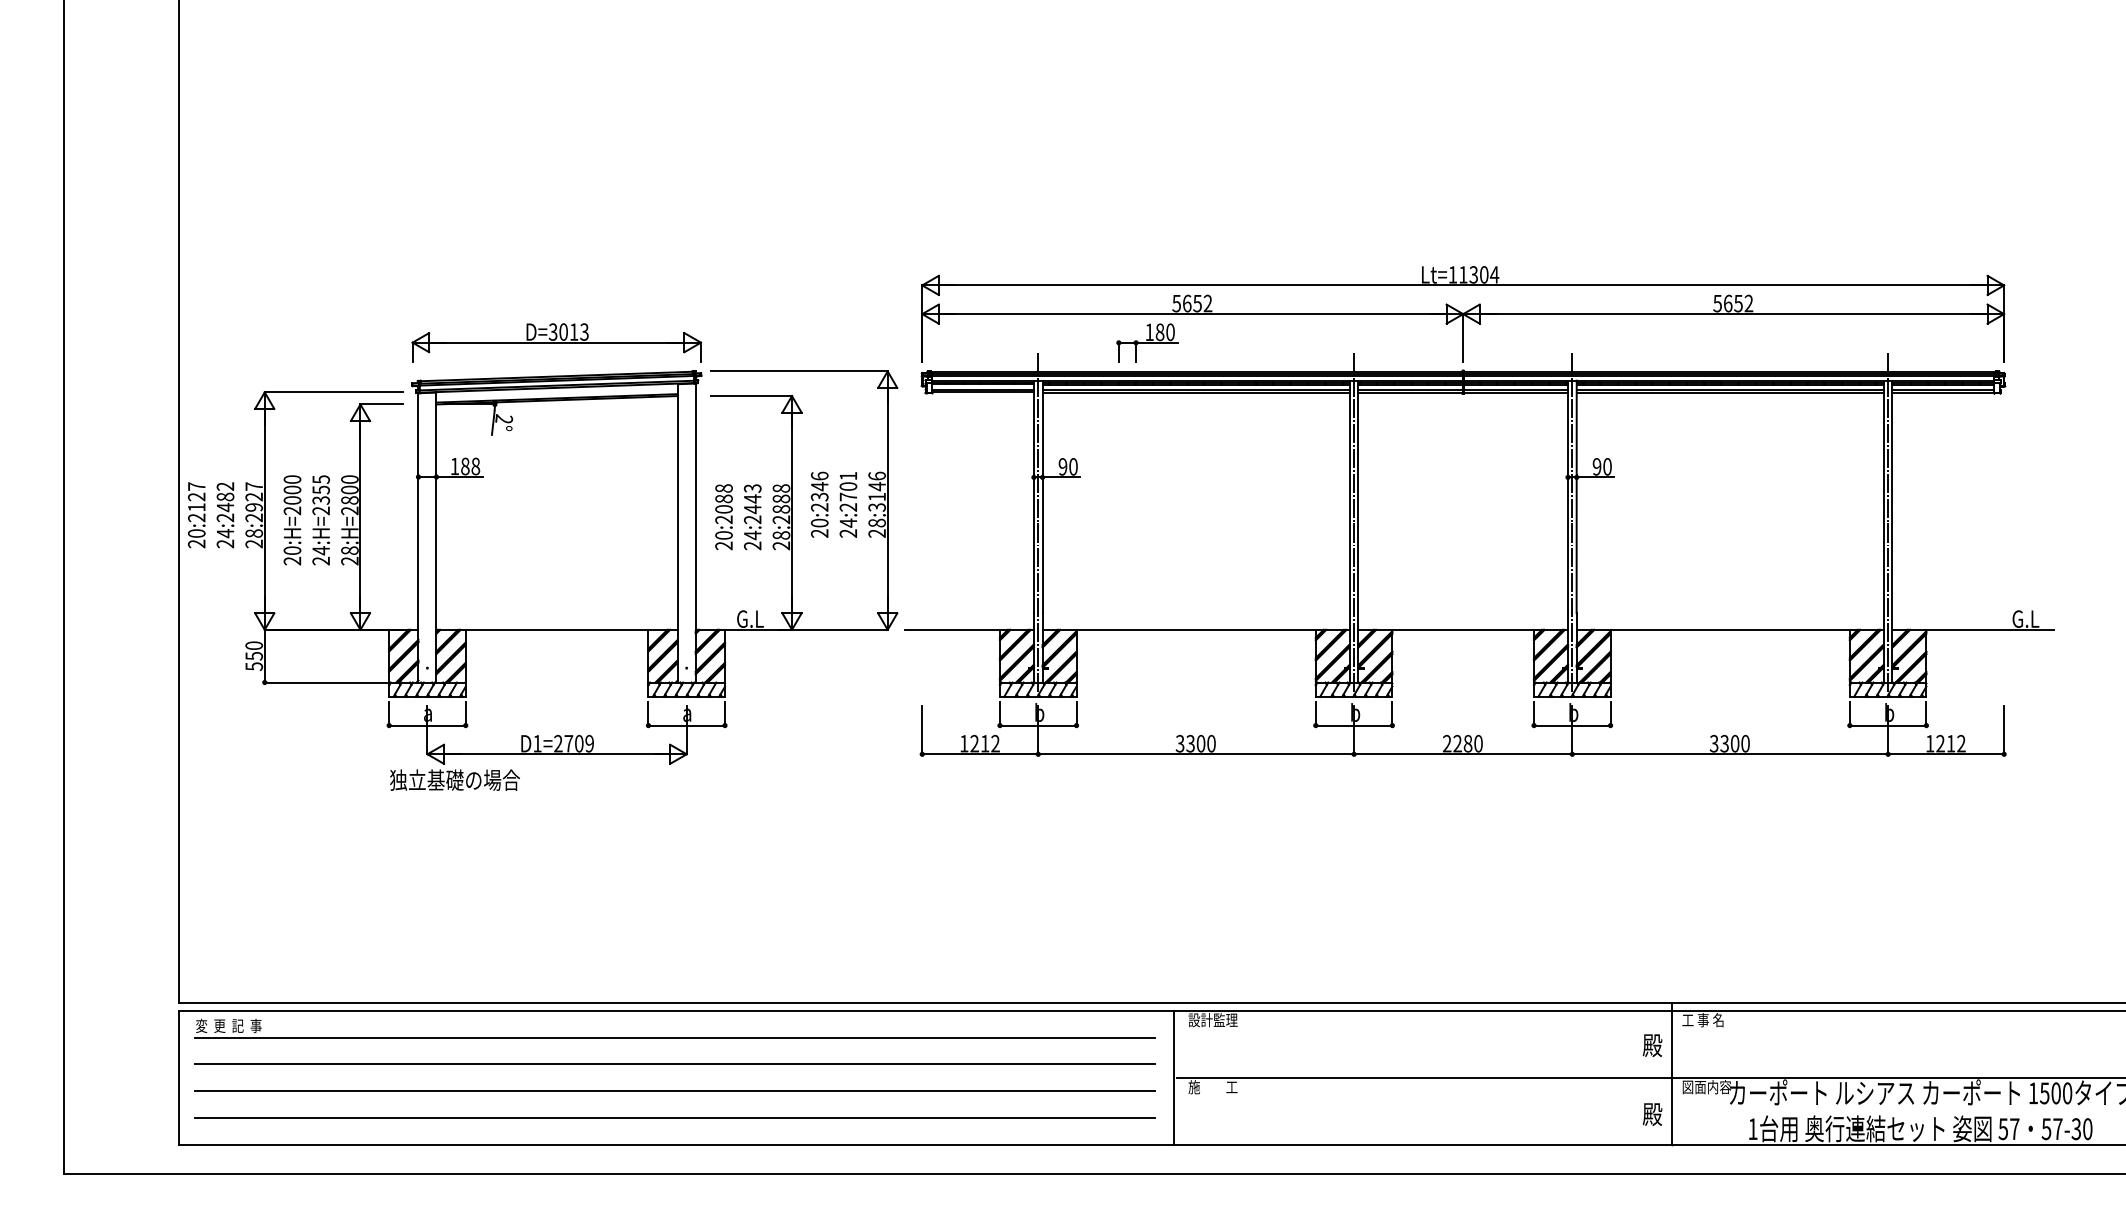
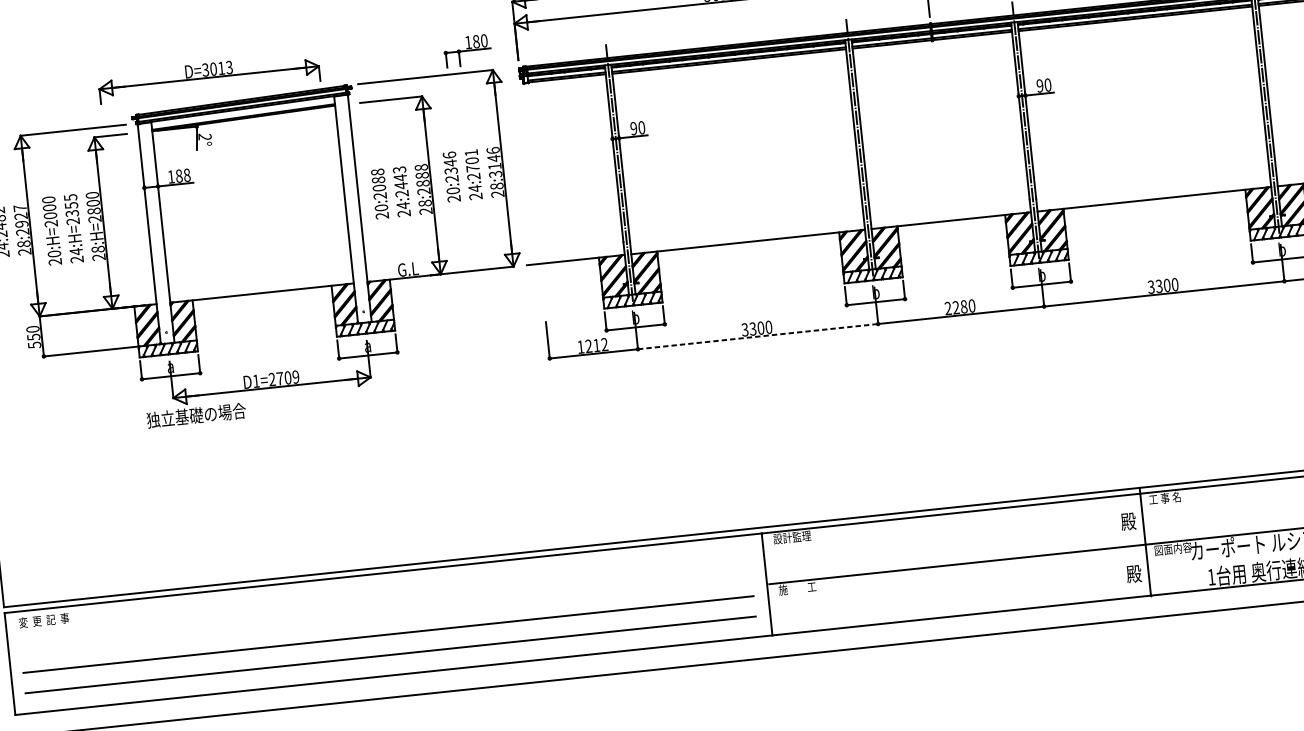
part: (556, 342) -> (208, 77), moved
part: (1147, 342) -> (467, 50), moved
line: (1196, 754) -> (758, 336), solid -> dashed
line: (674, 1037) -> (383, 593), removed
line: (674, 1064) -> (386, 614), removed

